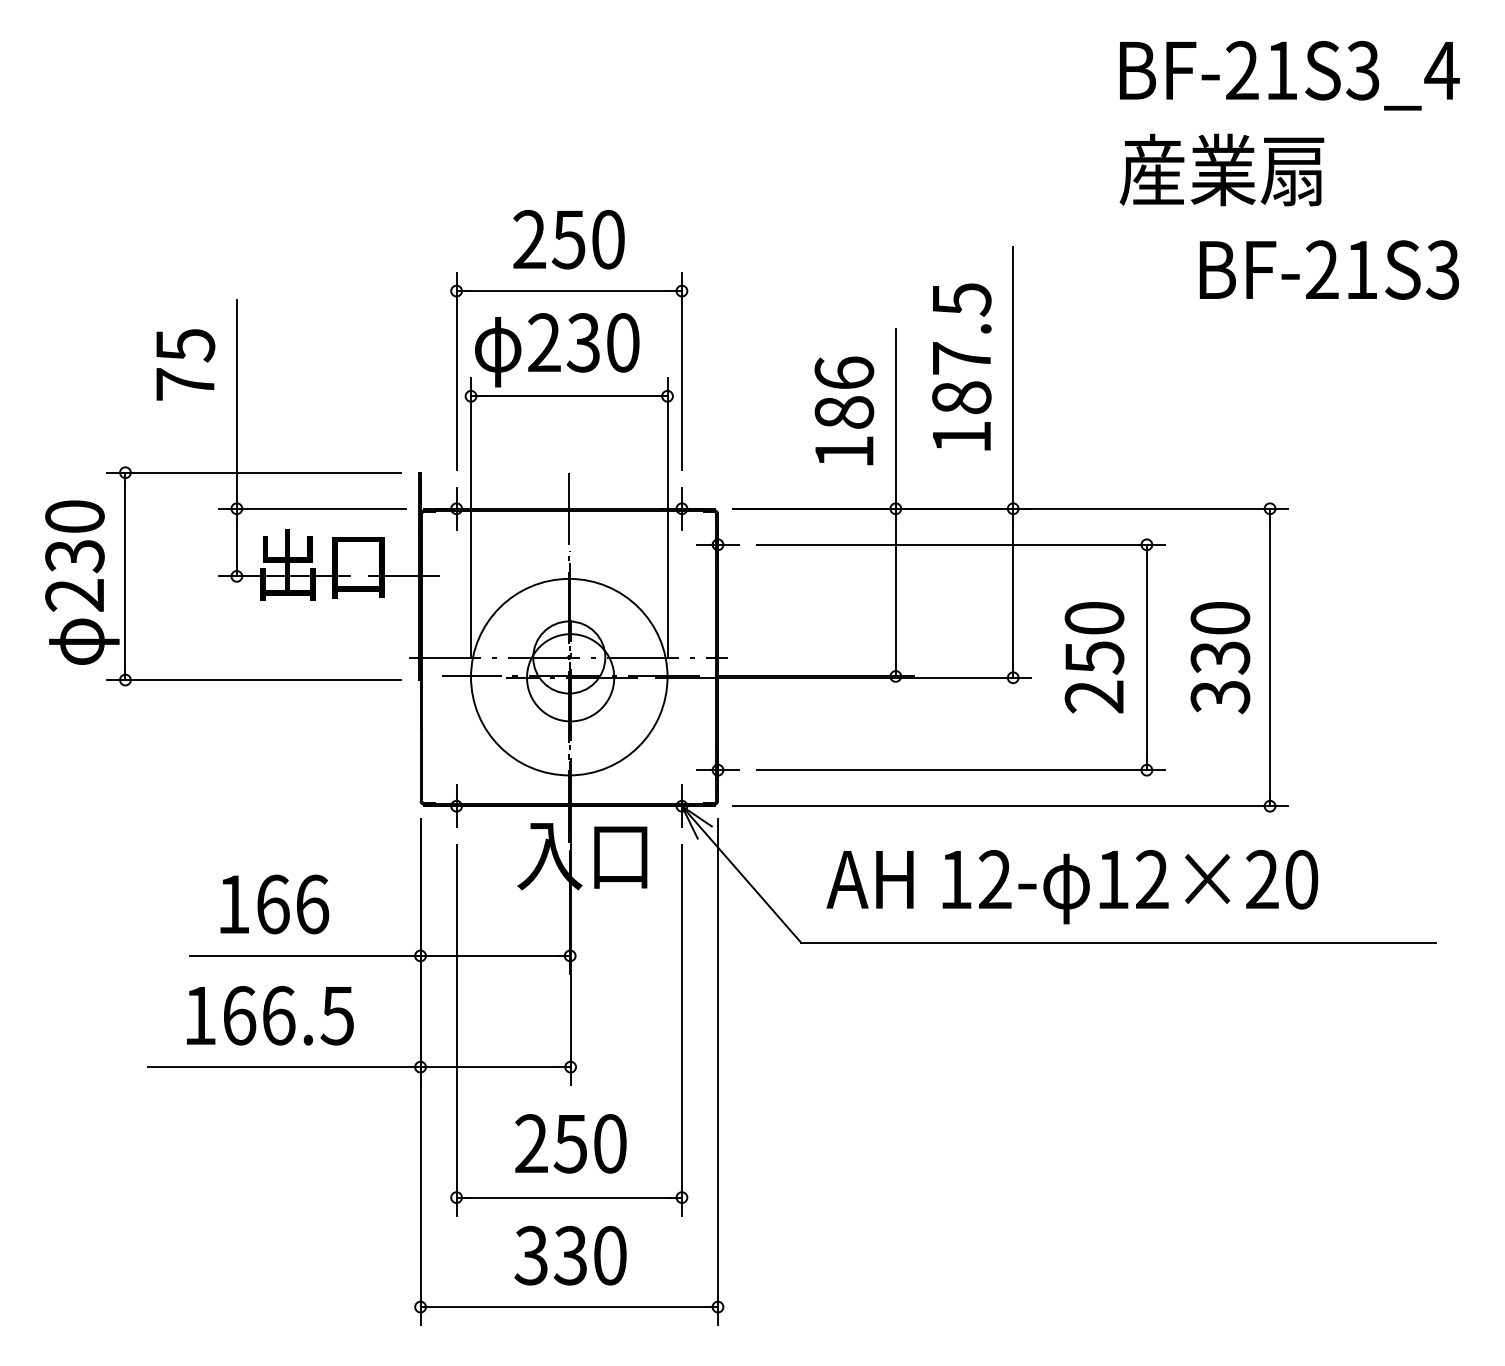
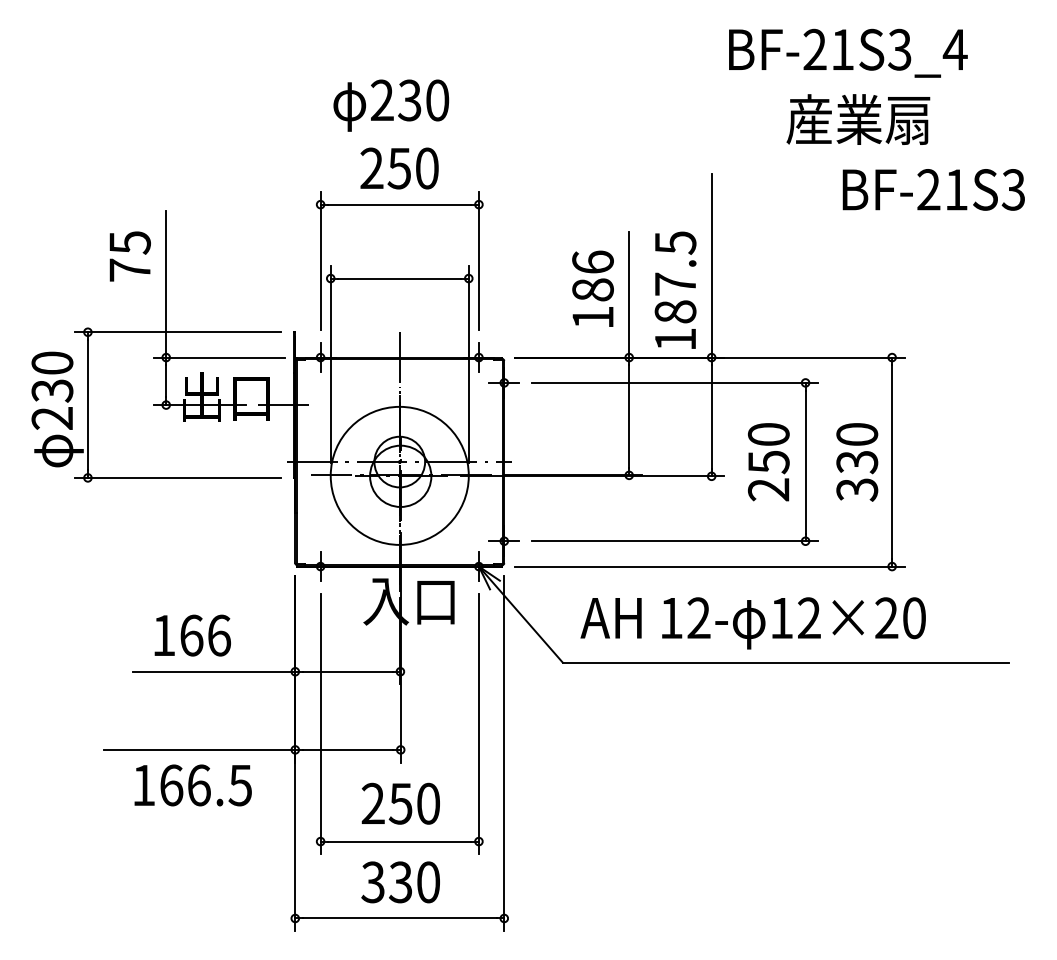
text: (1289, 75) -> (848, 53), moved
text: (557, 350) -> (391, 105), moved
text: (961, 366) -> (675, 289), moved
text: (270, 1015) -> (193, 785), moved

